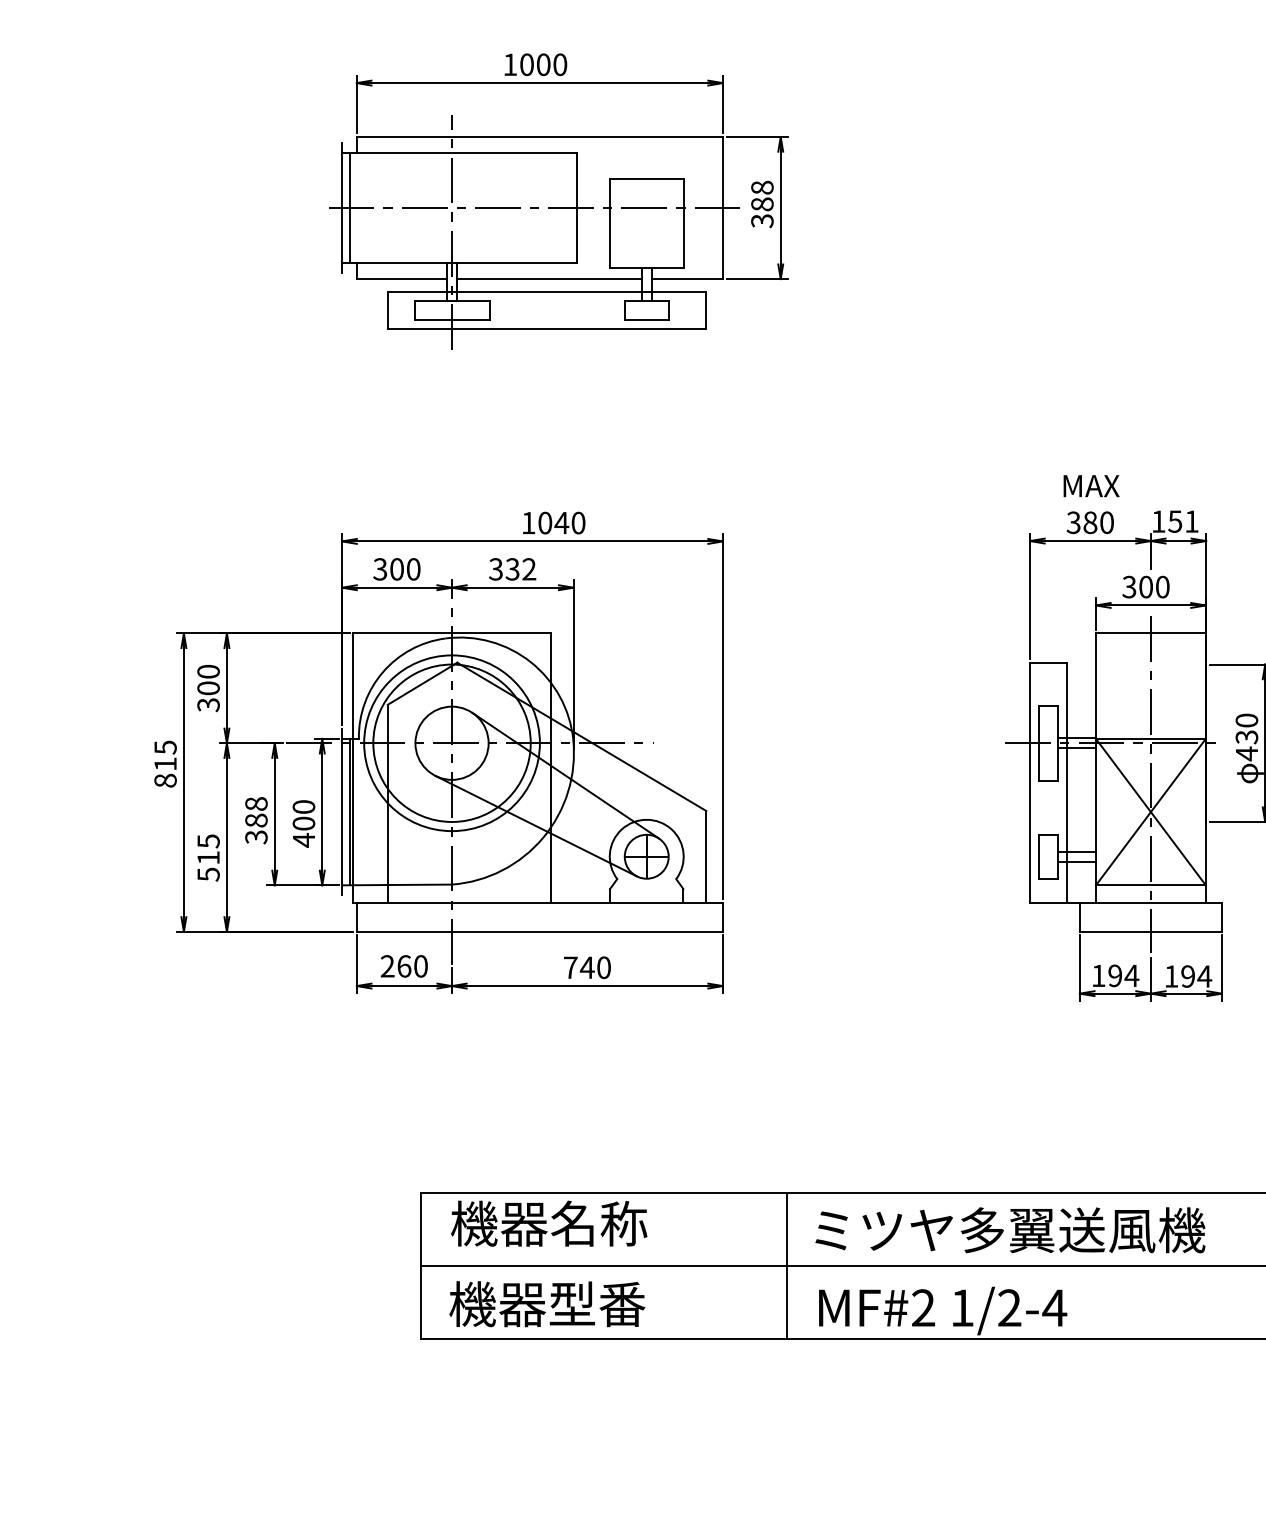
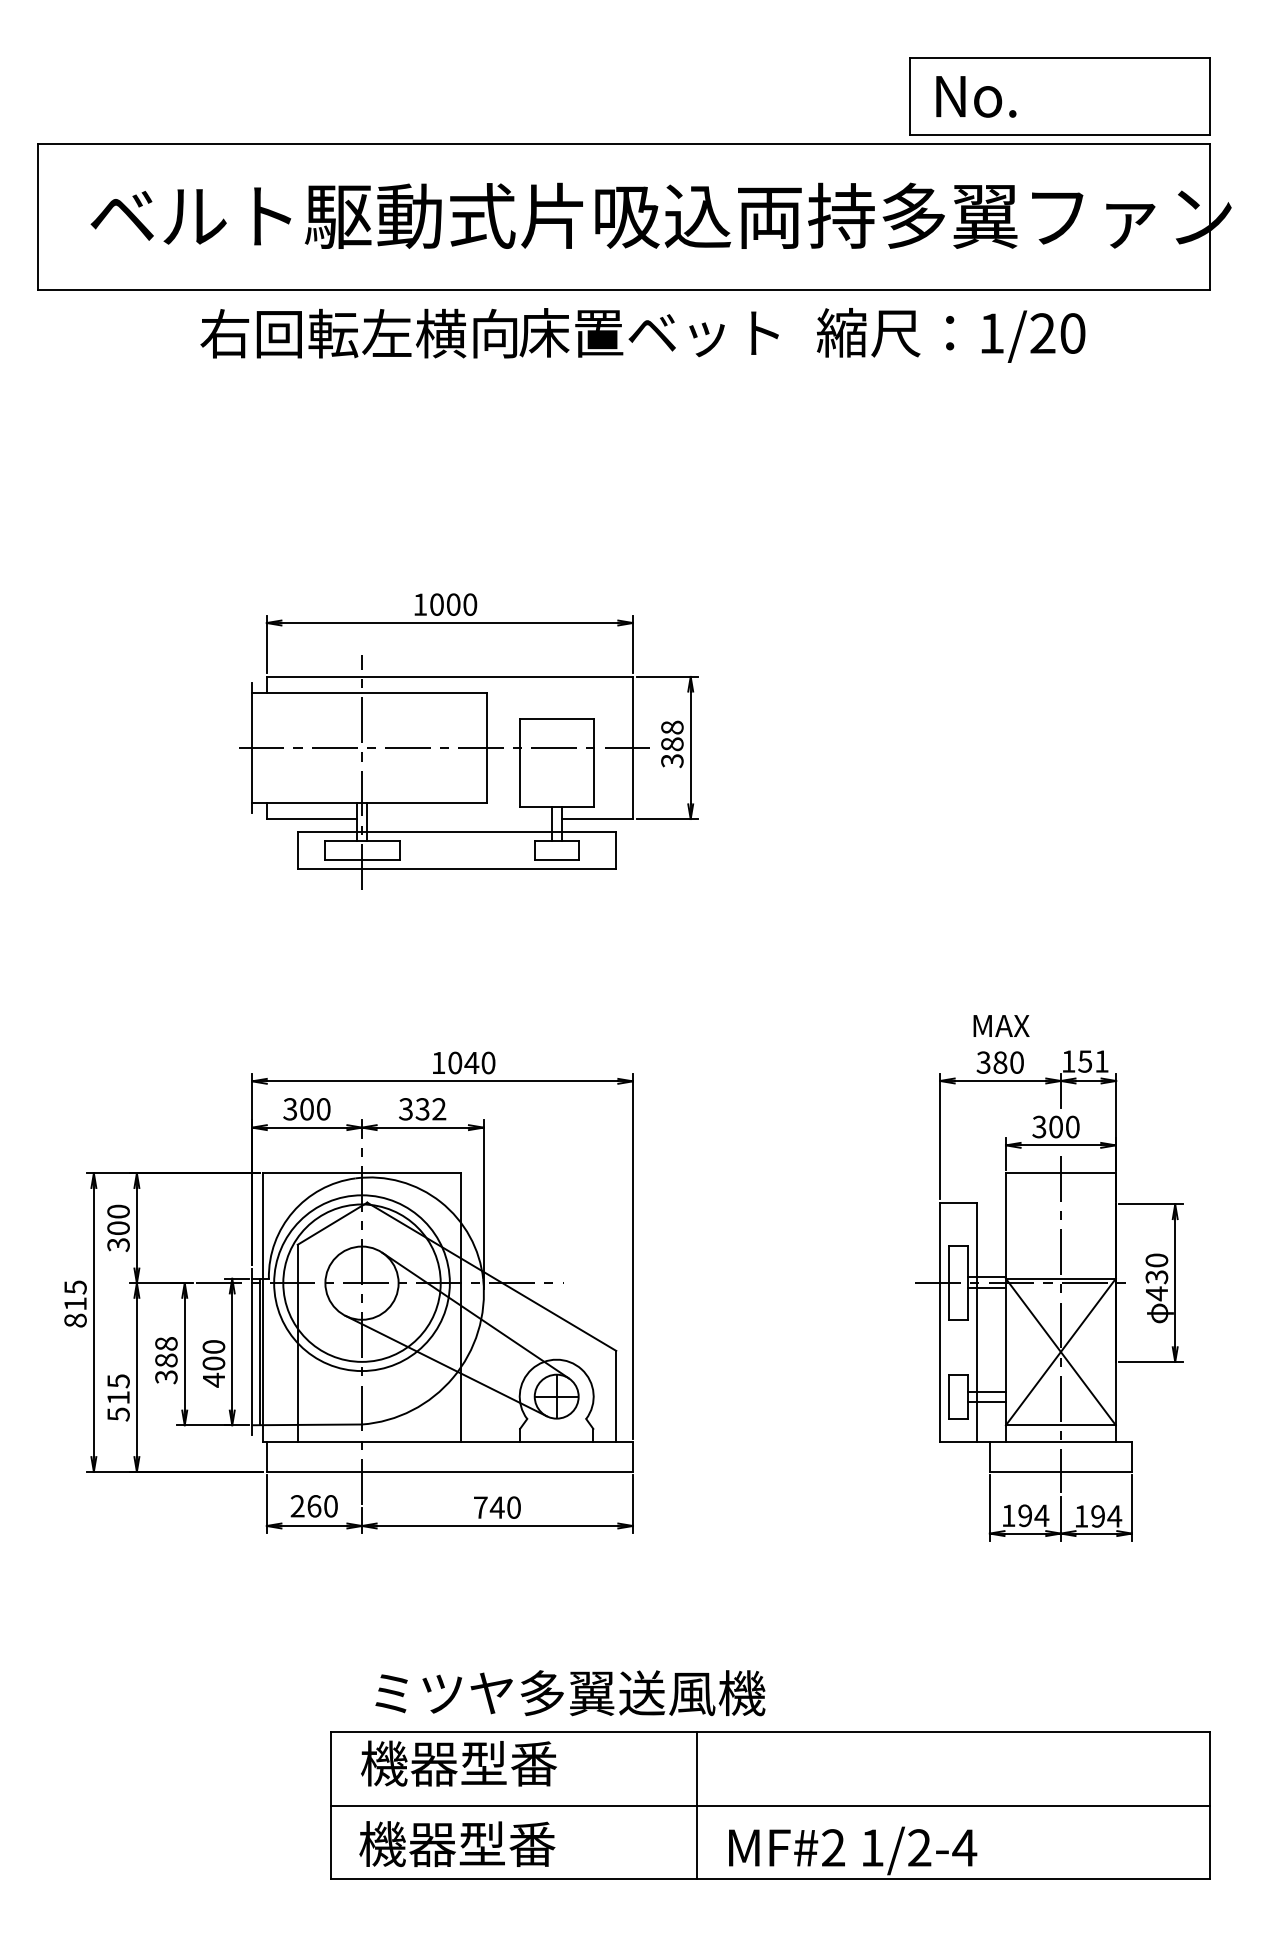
line: (349, 207) -> (259, 747), removed
line: (549, 278) -> (459, 818), removed
text: (599, 1223) -> (509, 1763), 機器名称 -> 機器型番
text: (1010, 1230) -> (570, 1693), moved

